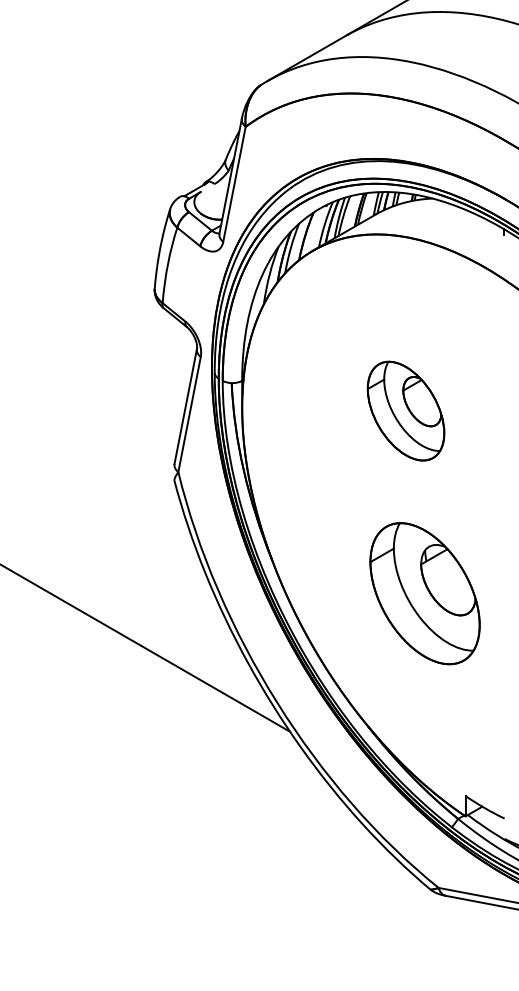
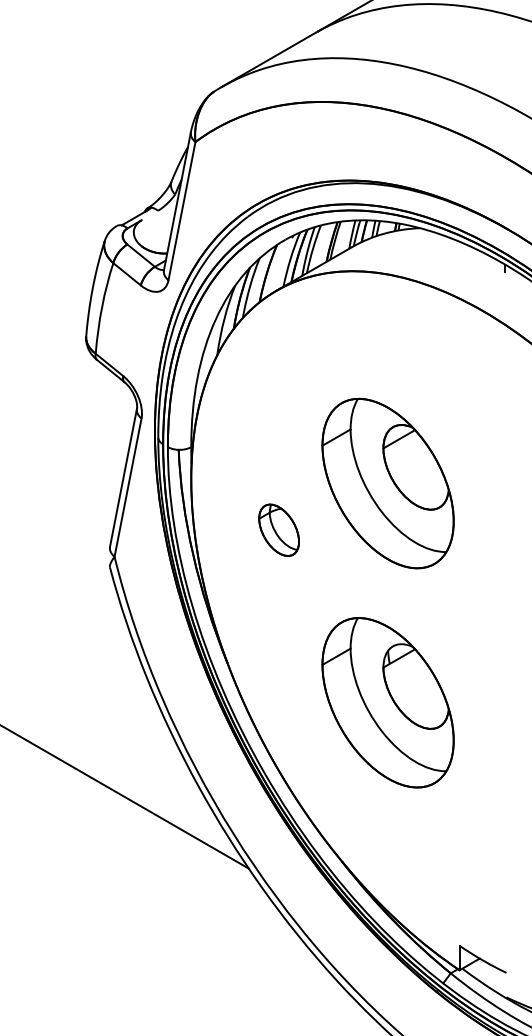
part: (405, 410) -> (387, 482), size x1.43
part: (314, 449) -> (278, 529), added
part: (424, 593) -> (387, 702), moved

